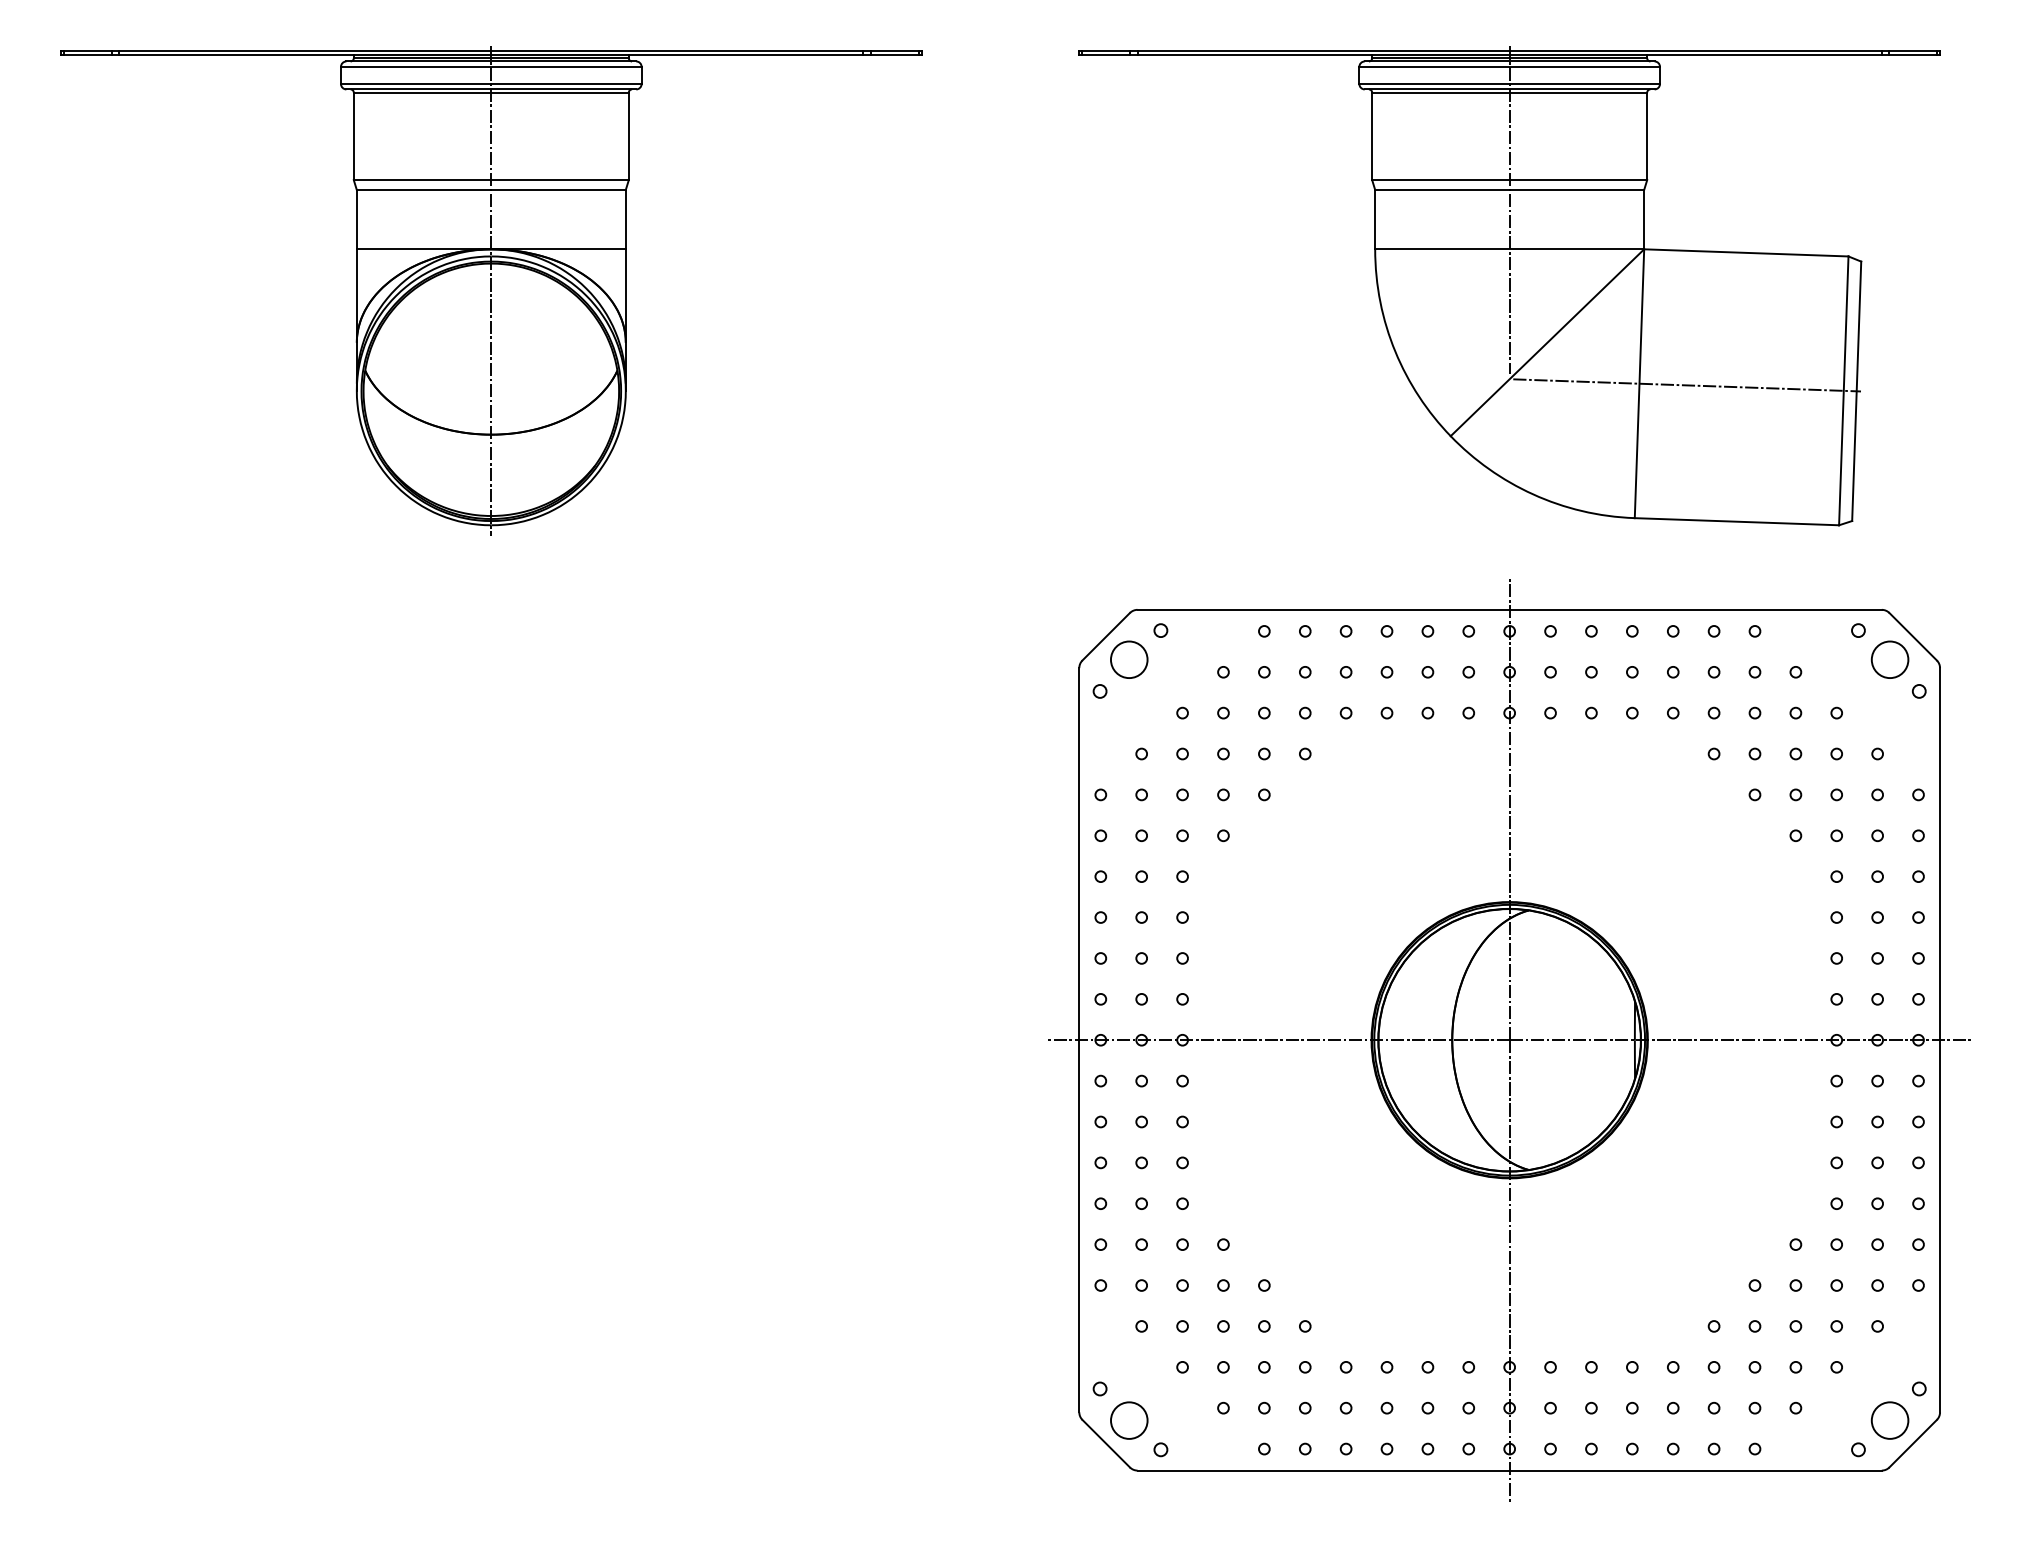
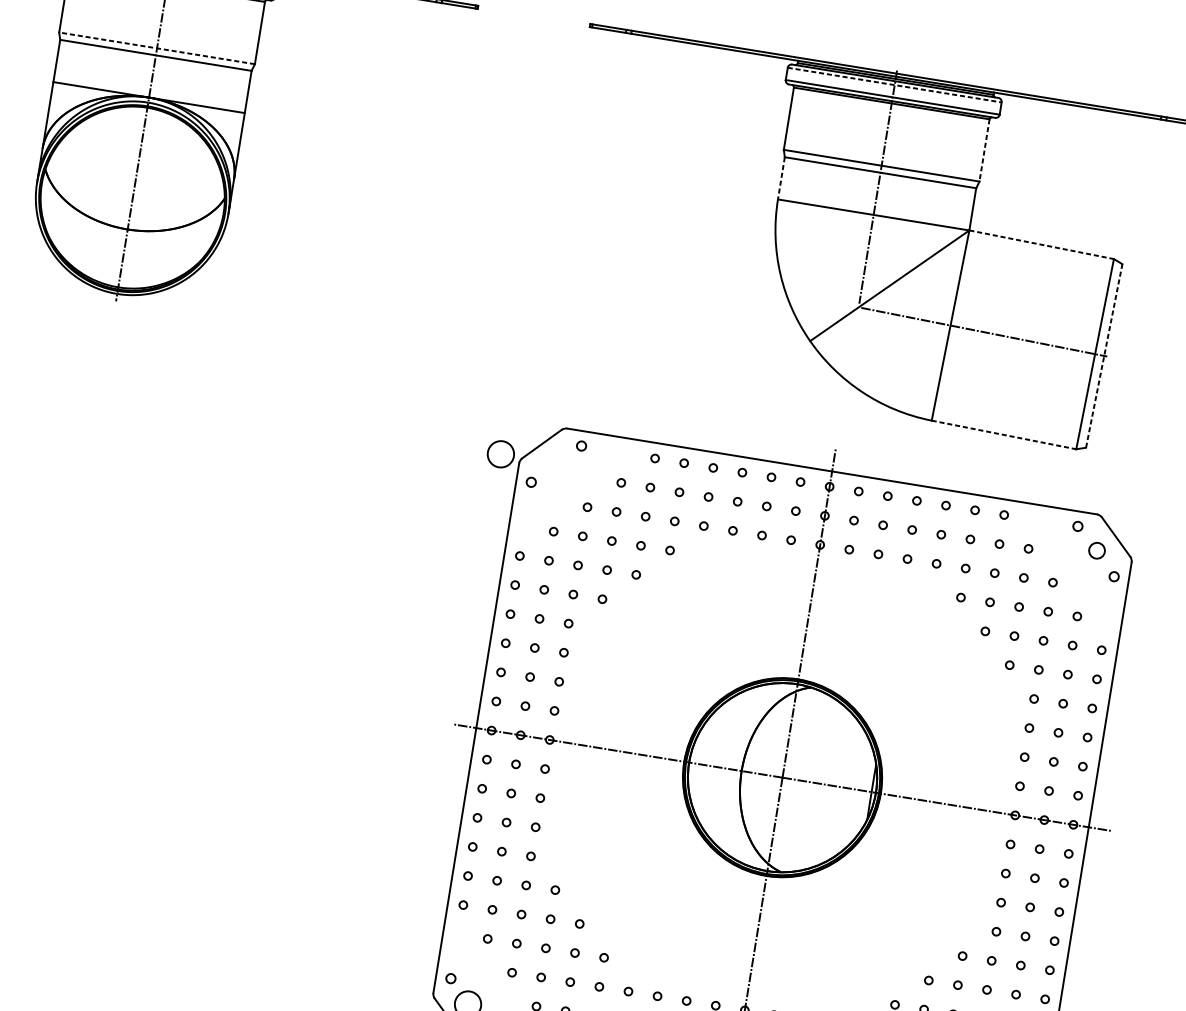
line: (1510, 66) -> (895, 84), solid -> dashed
line: (1647, 136) -> (984, 150), solid -> dashed
line: (491, 180) -> (157, 48), solid -> dashed
line: (1375, 219) -> (781, 178), solid -> dashed
line: (1746, 252) -> (1041, 244), solid -> dashed
line: (1856, 391) -> (1104, 356), solid -> dashed
line: (1737, 521) -> (1004, 434), solid -> dashed
circle: (1129, 659) -> (501, 454), moved
circle: (1889, 659) -> (1096, 550), size x0.6

